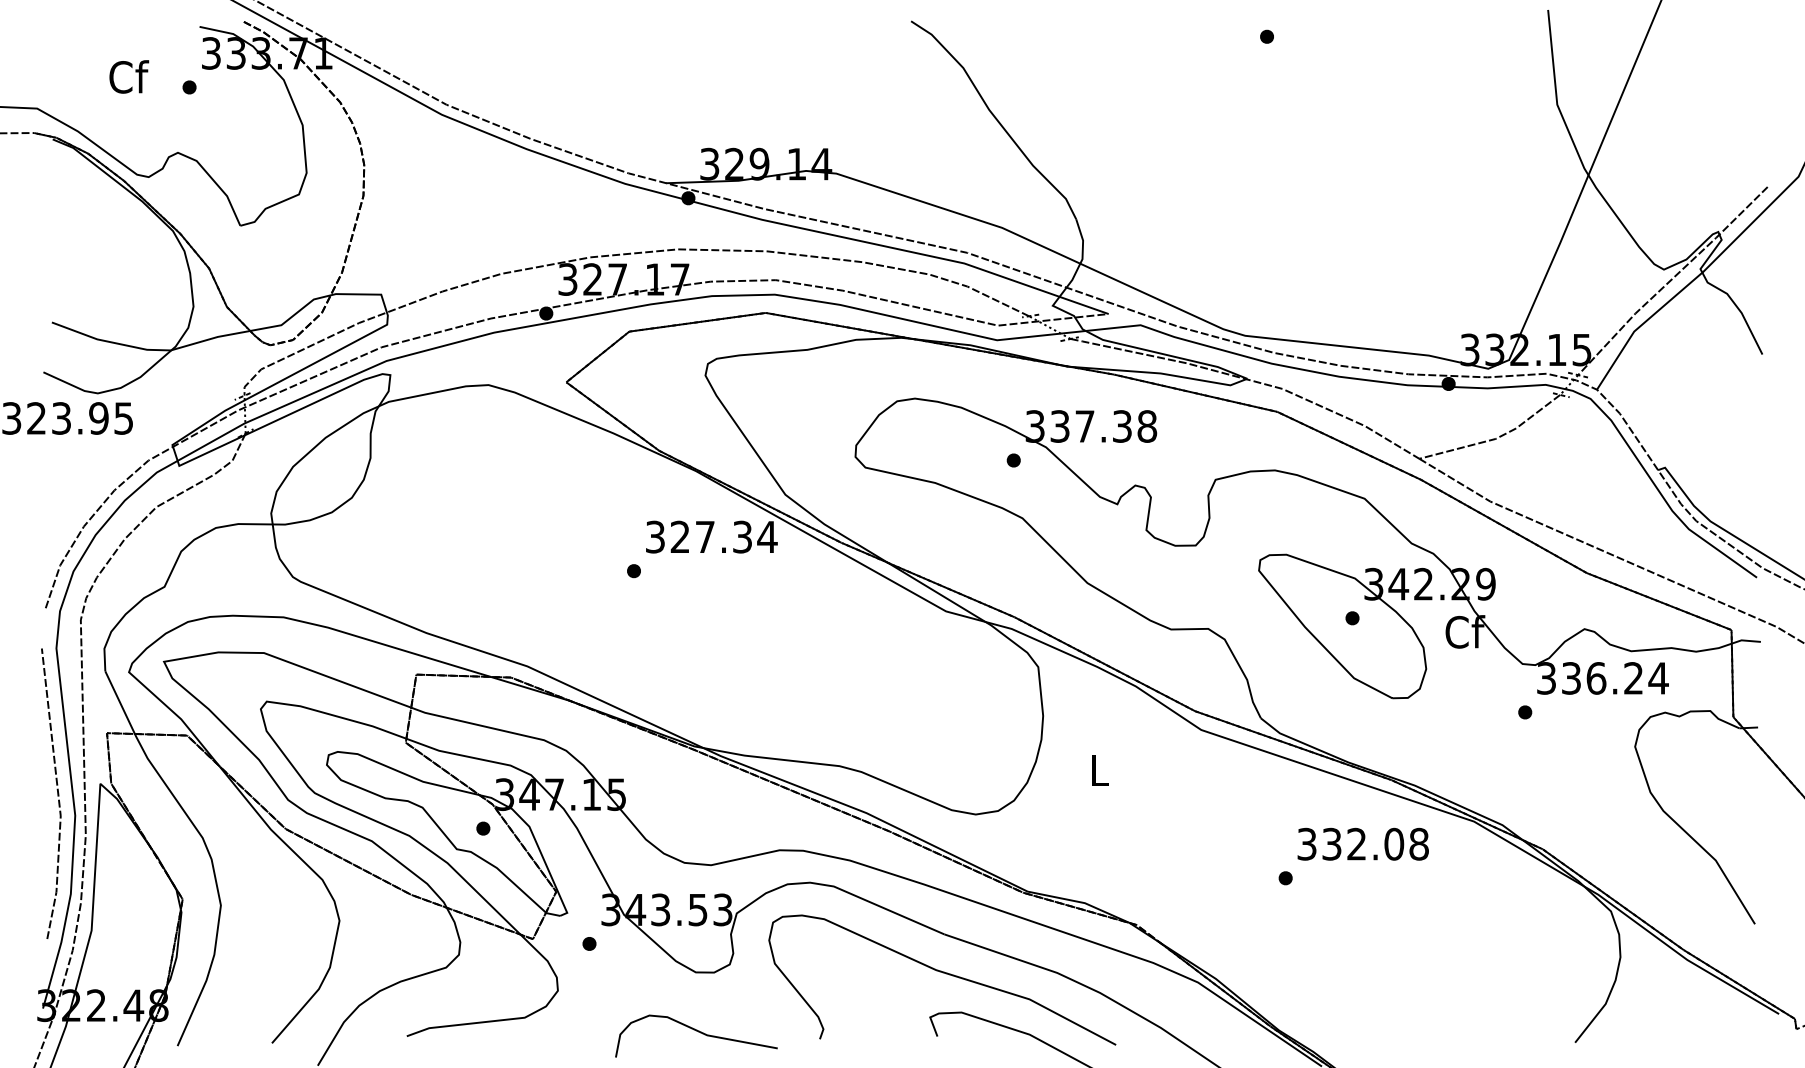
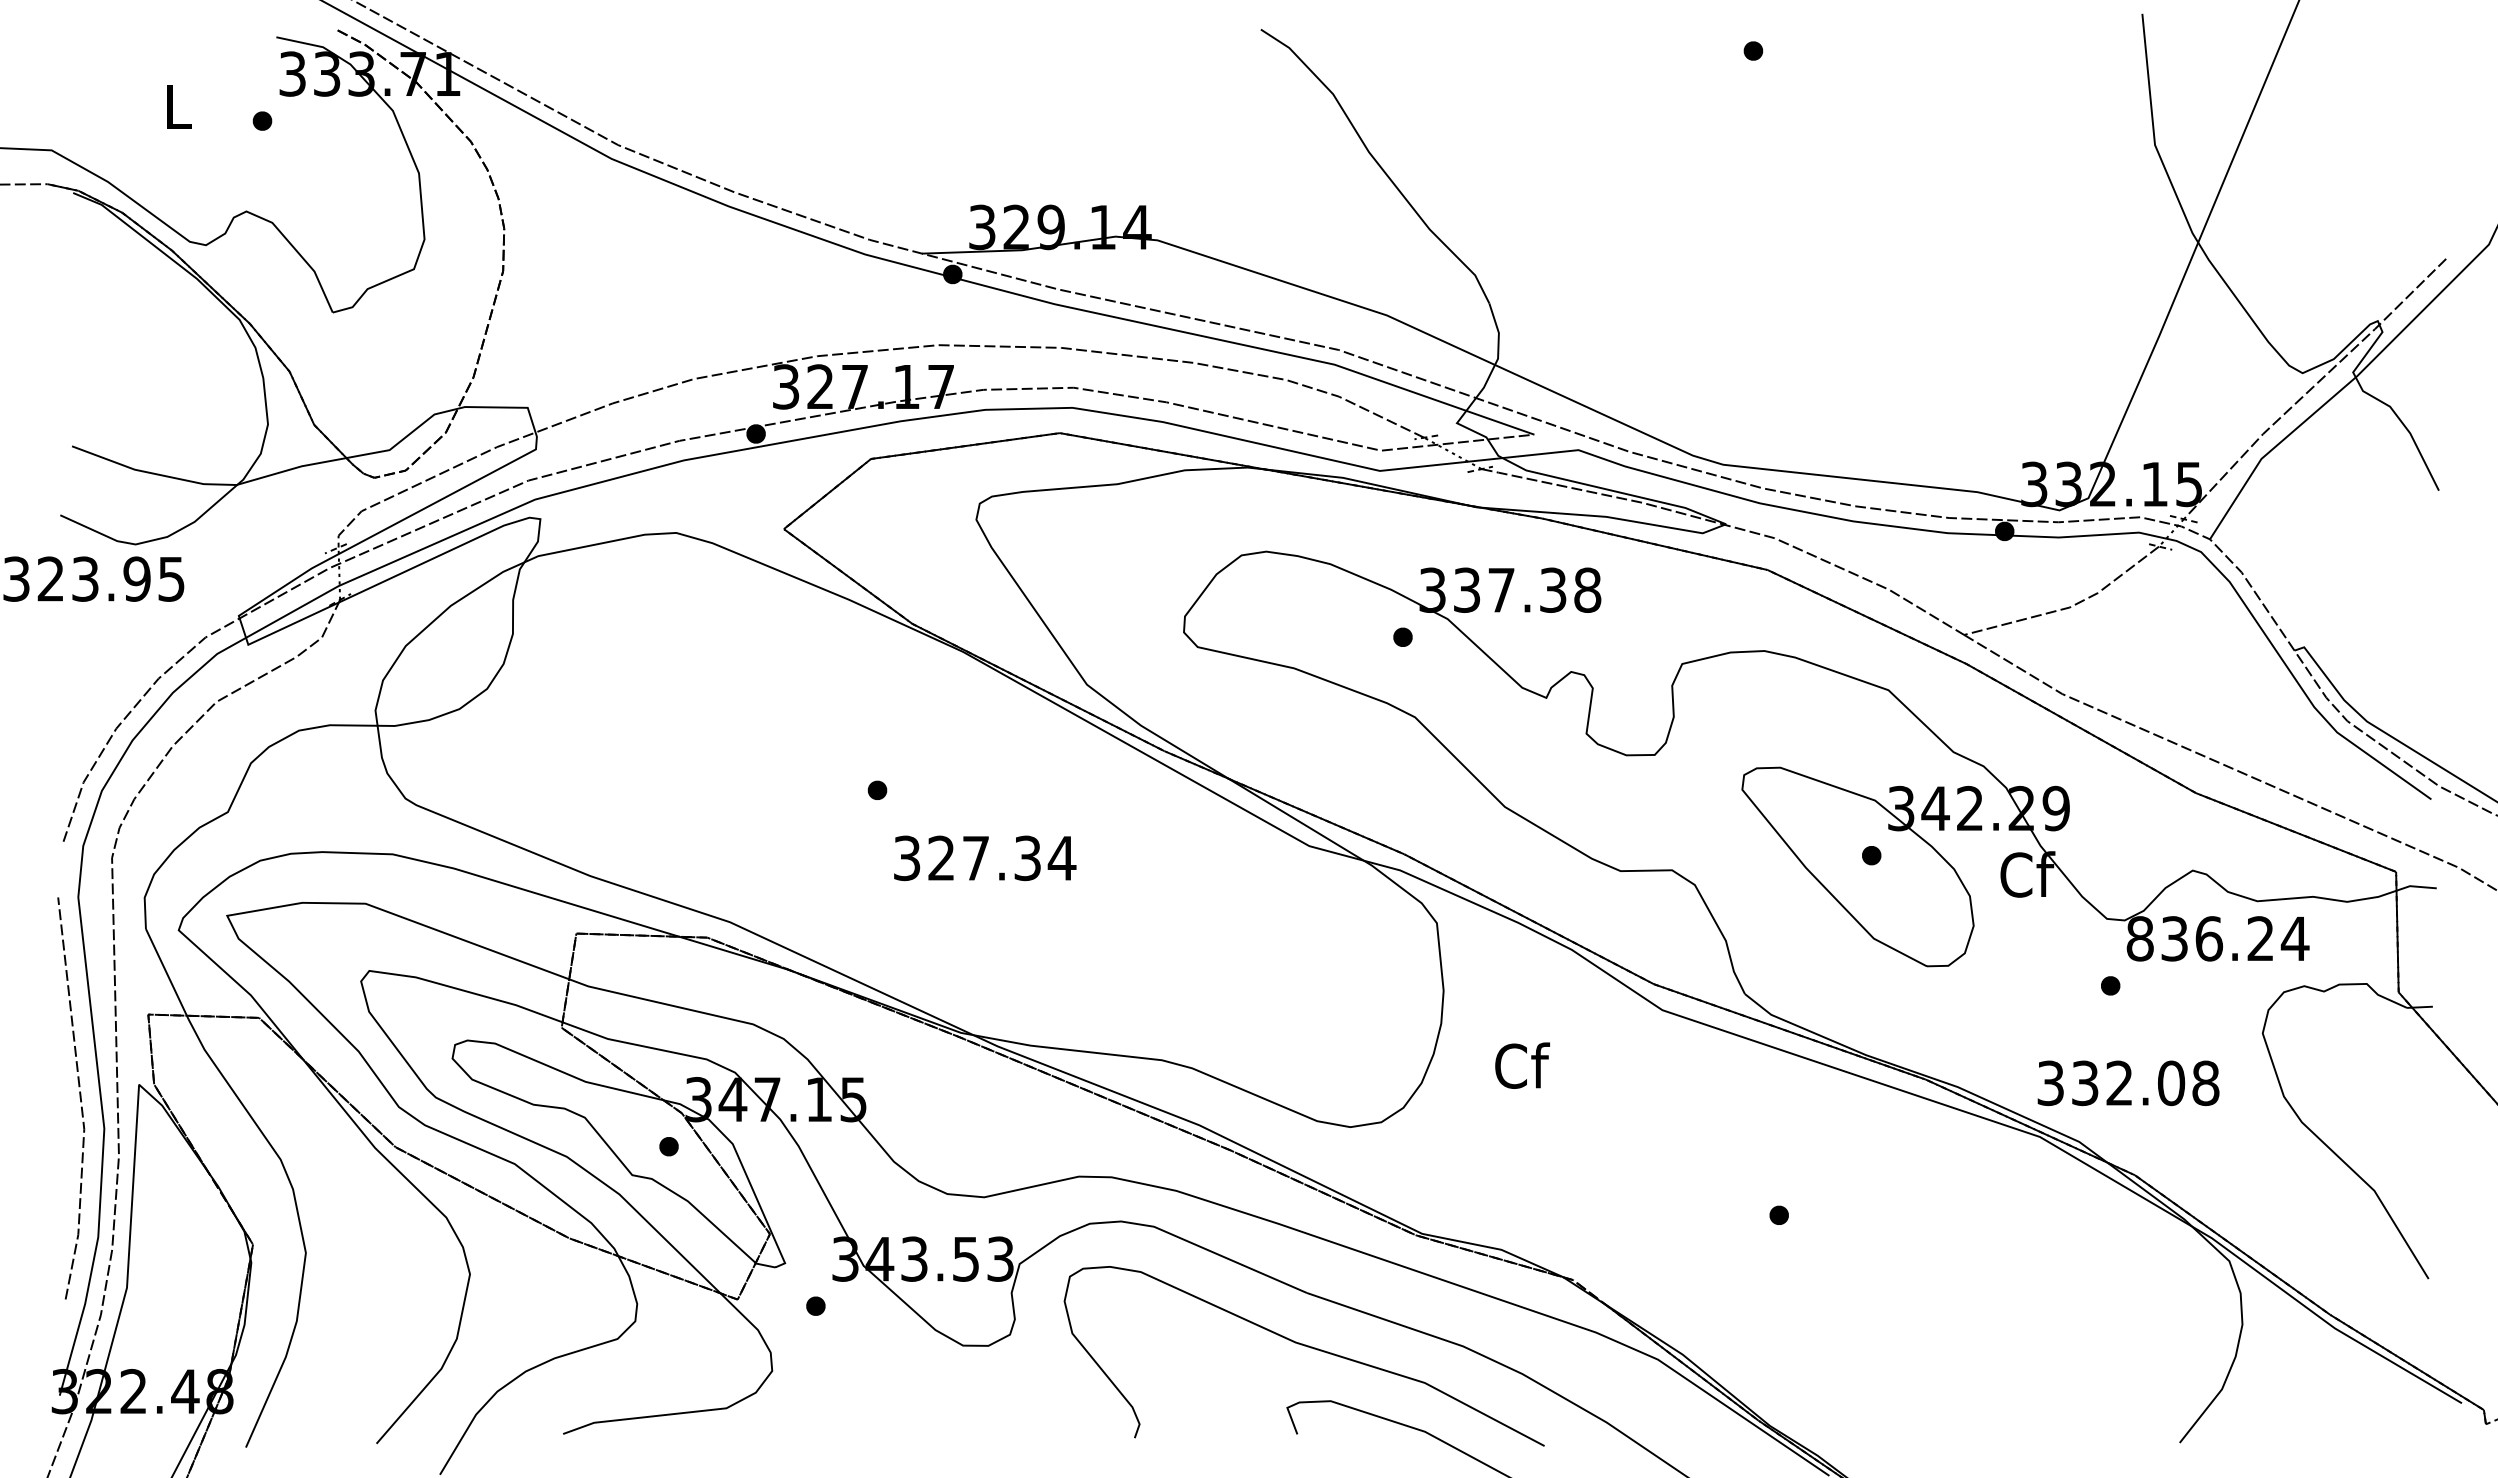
text: (128, 76) -> (178, 106), Cf -> L
text: (712, 537) -> (985, 858), moved
text: (1546, 678) -> (2139, 938), 336.24 -> 836.24
text: (1100, 769) -> (1522, 1065), L -> Cf
text: (1363, 844) -> (2128, 1083), moved
curve: (698, 1032) -> (966, 1428), removed

